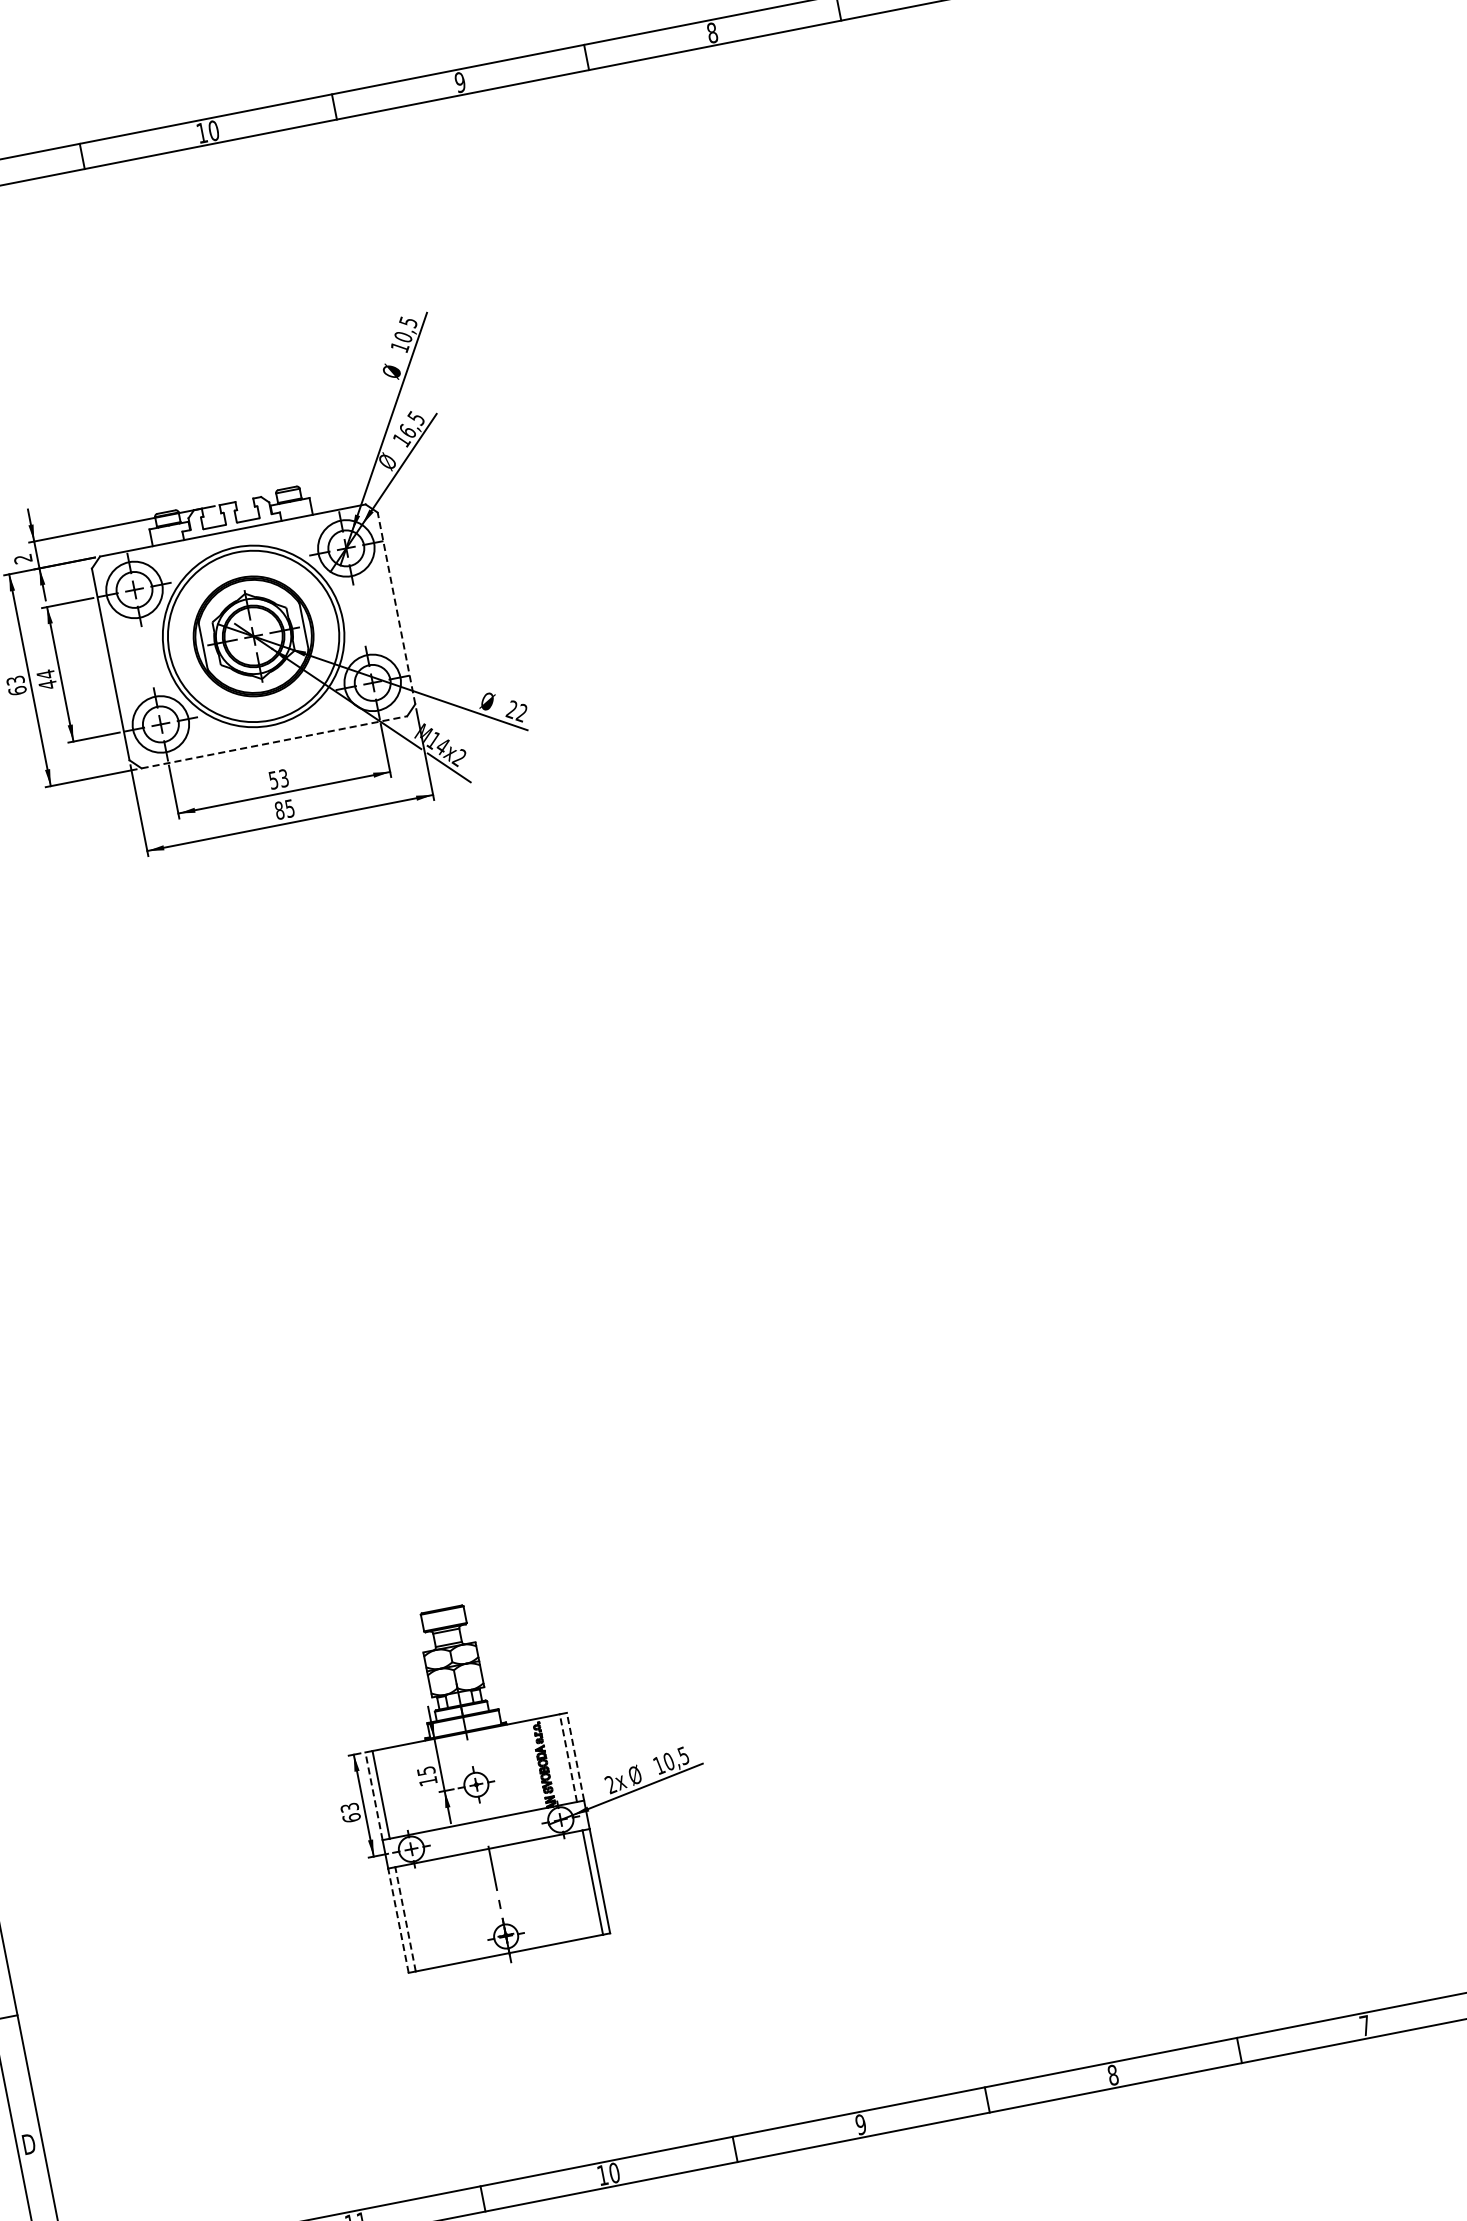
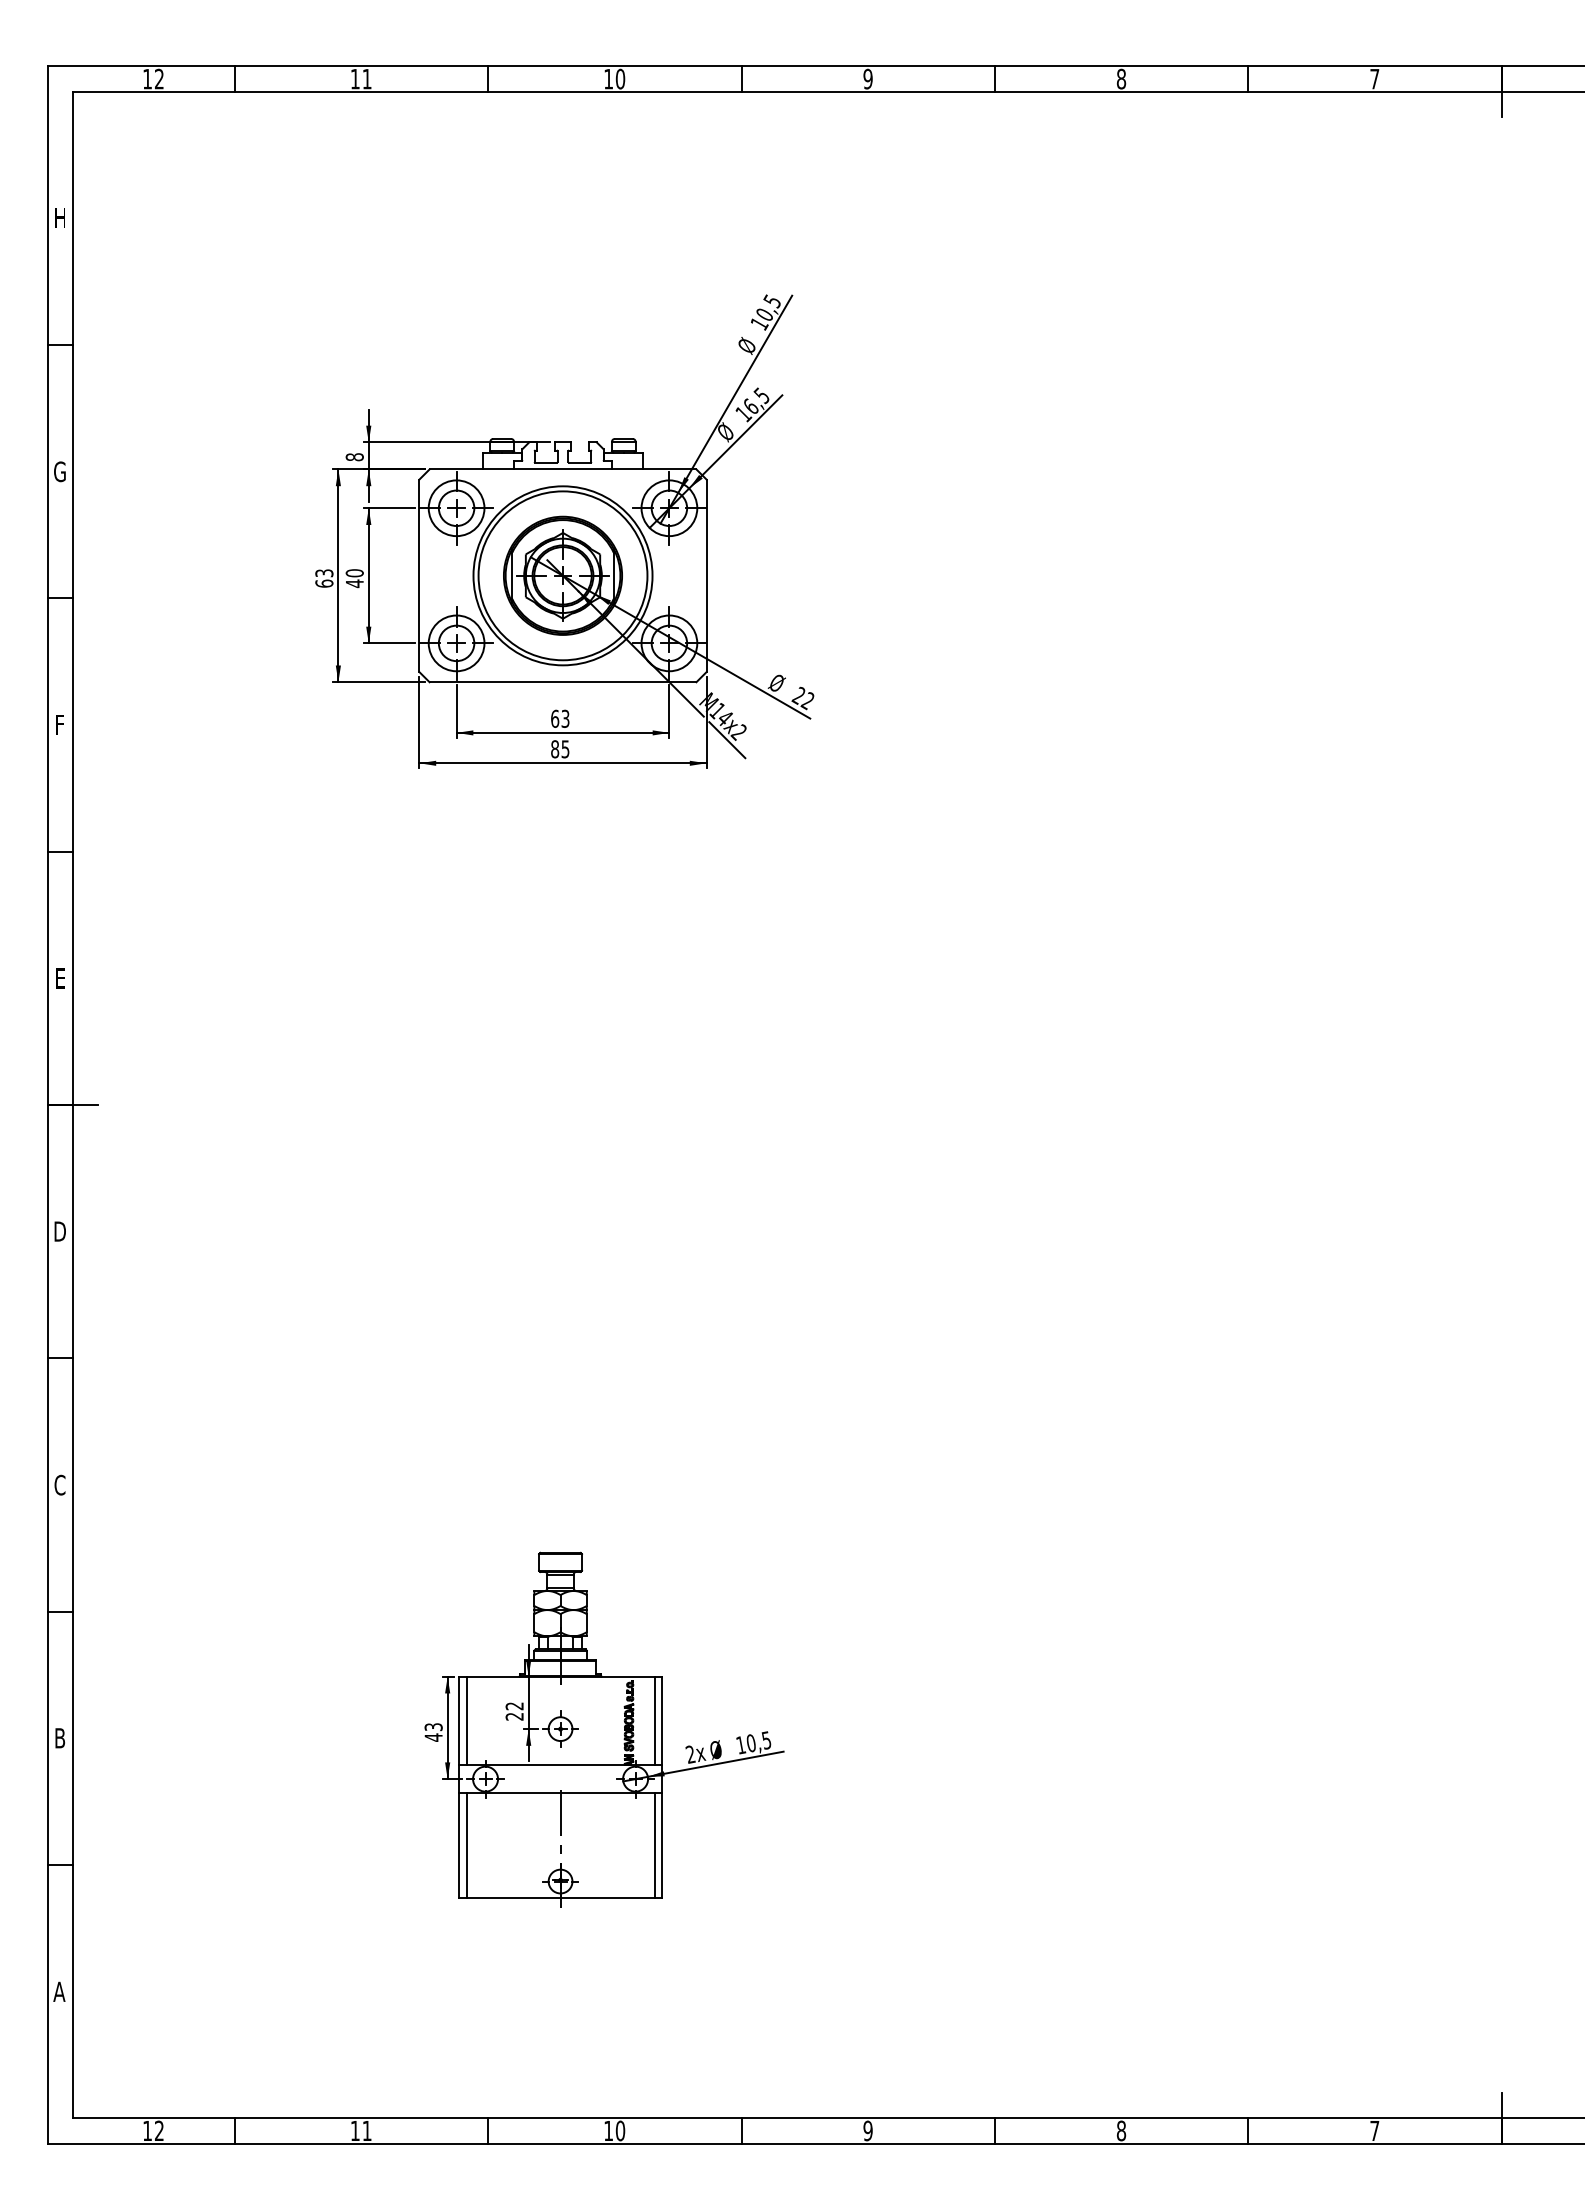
text: (22, 559) -> (354, 457), 2 -> 8
line: (396, 608) -> (706, 575), dashed -> solid
text: (45, 674) -> (354, 573), 44 -> 40
line: (274, 742) -> (563, 682), dashed -> solid
text: (274, 779) -> (555, 718), 53 -> 63
line: (575, 1756) -> (661, 1720), dashed -> solid
line: (568, 1757) -> (654, 1720), dashed -> solid
text: (427, 1776) -> (514, 1711), 15 -> 22
line: (374, 1795) -> (459, 1720), dashed -> solid
text: (351, 1817) -> (433, 1737), 63 -> 43
line: (405, 1918) -> (466, 1845), dashed -> solid
line: (398, 1920) -> (459, 1845), dashed -> solid
text: (28, 2143) -> (59, 1991), D -> A

